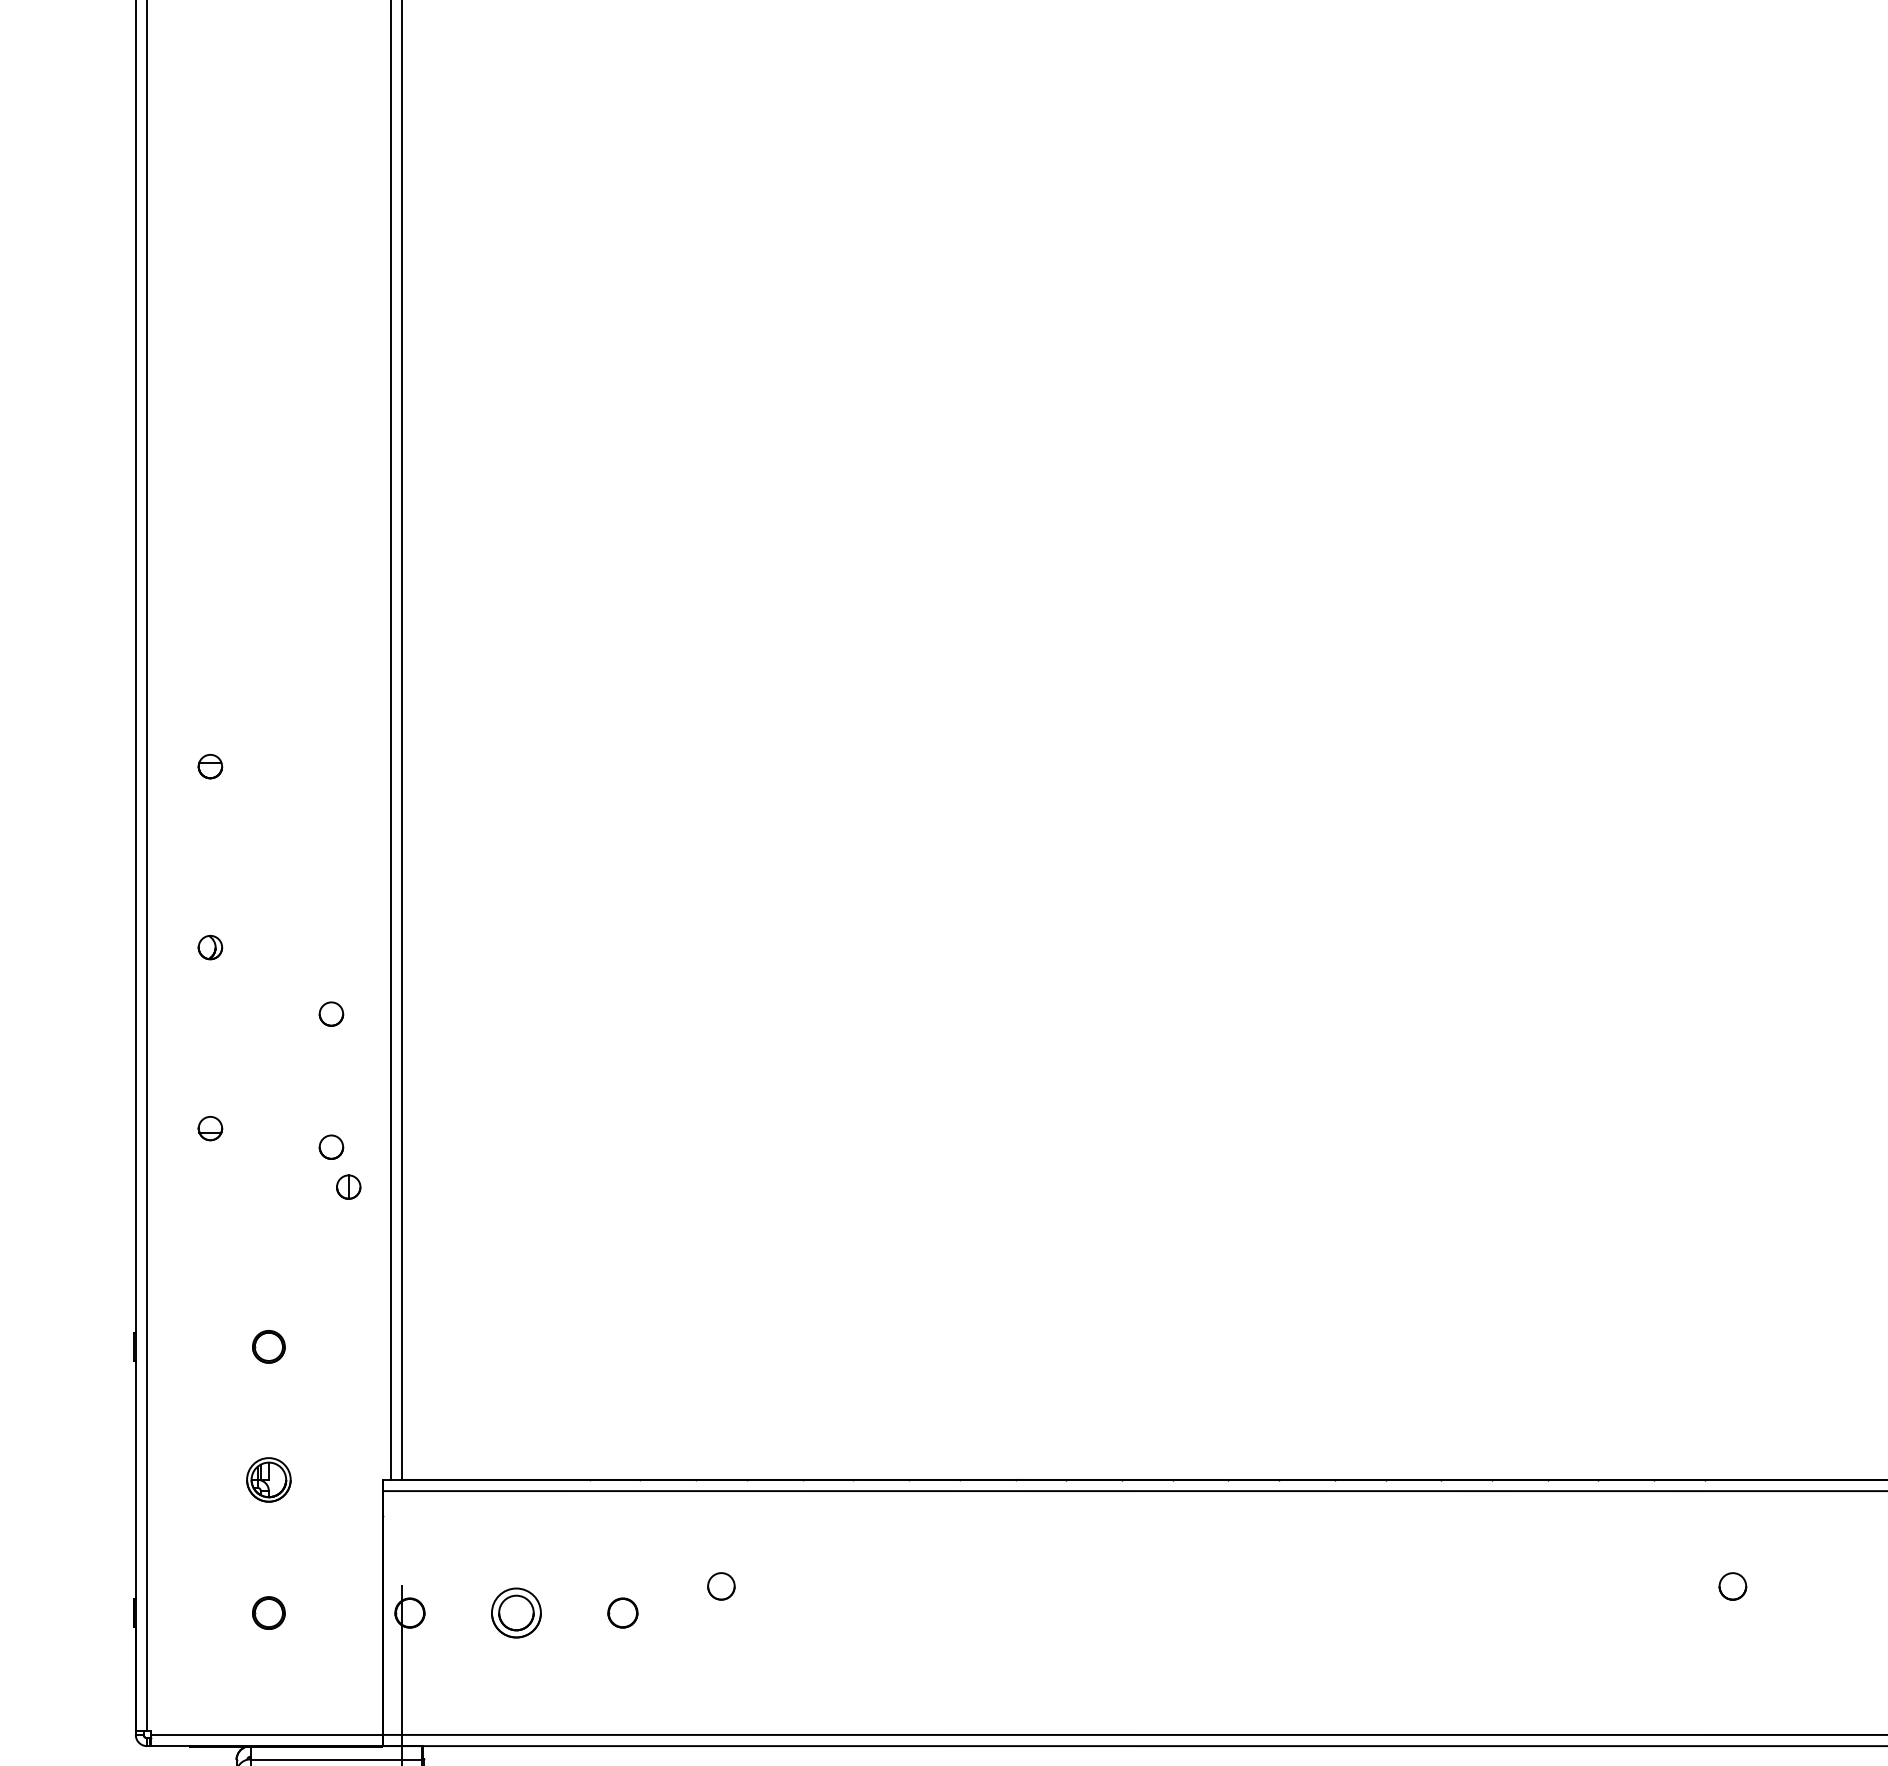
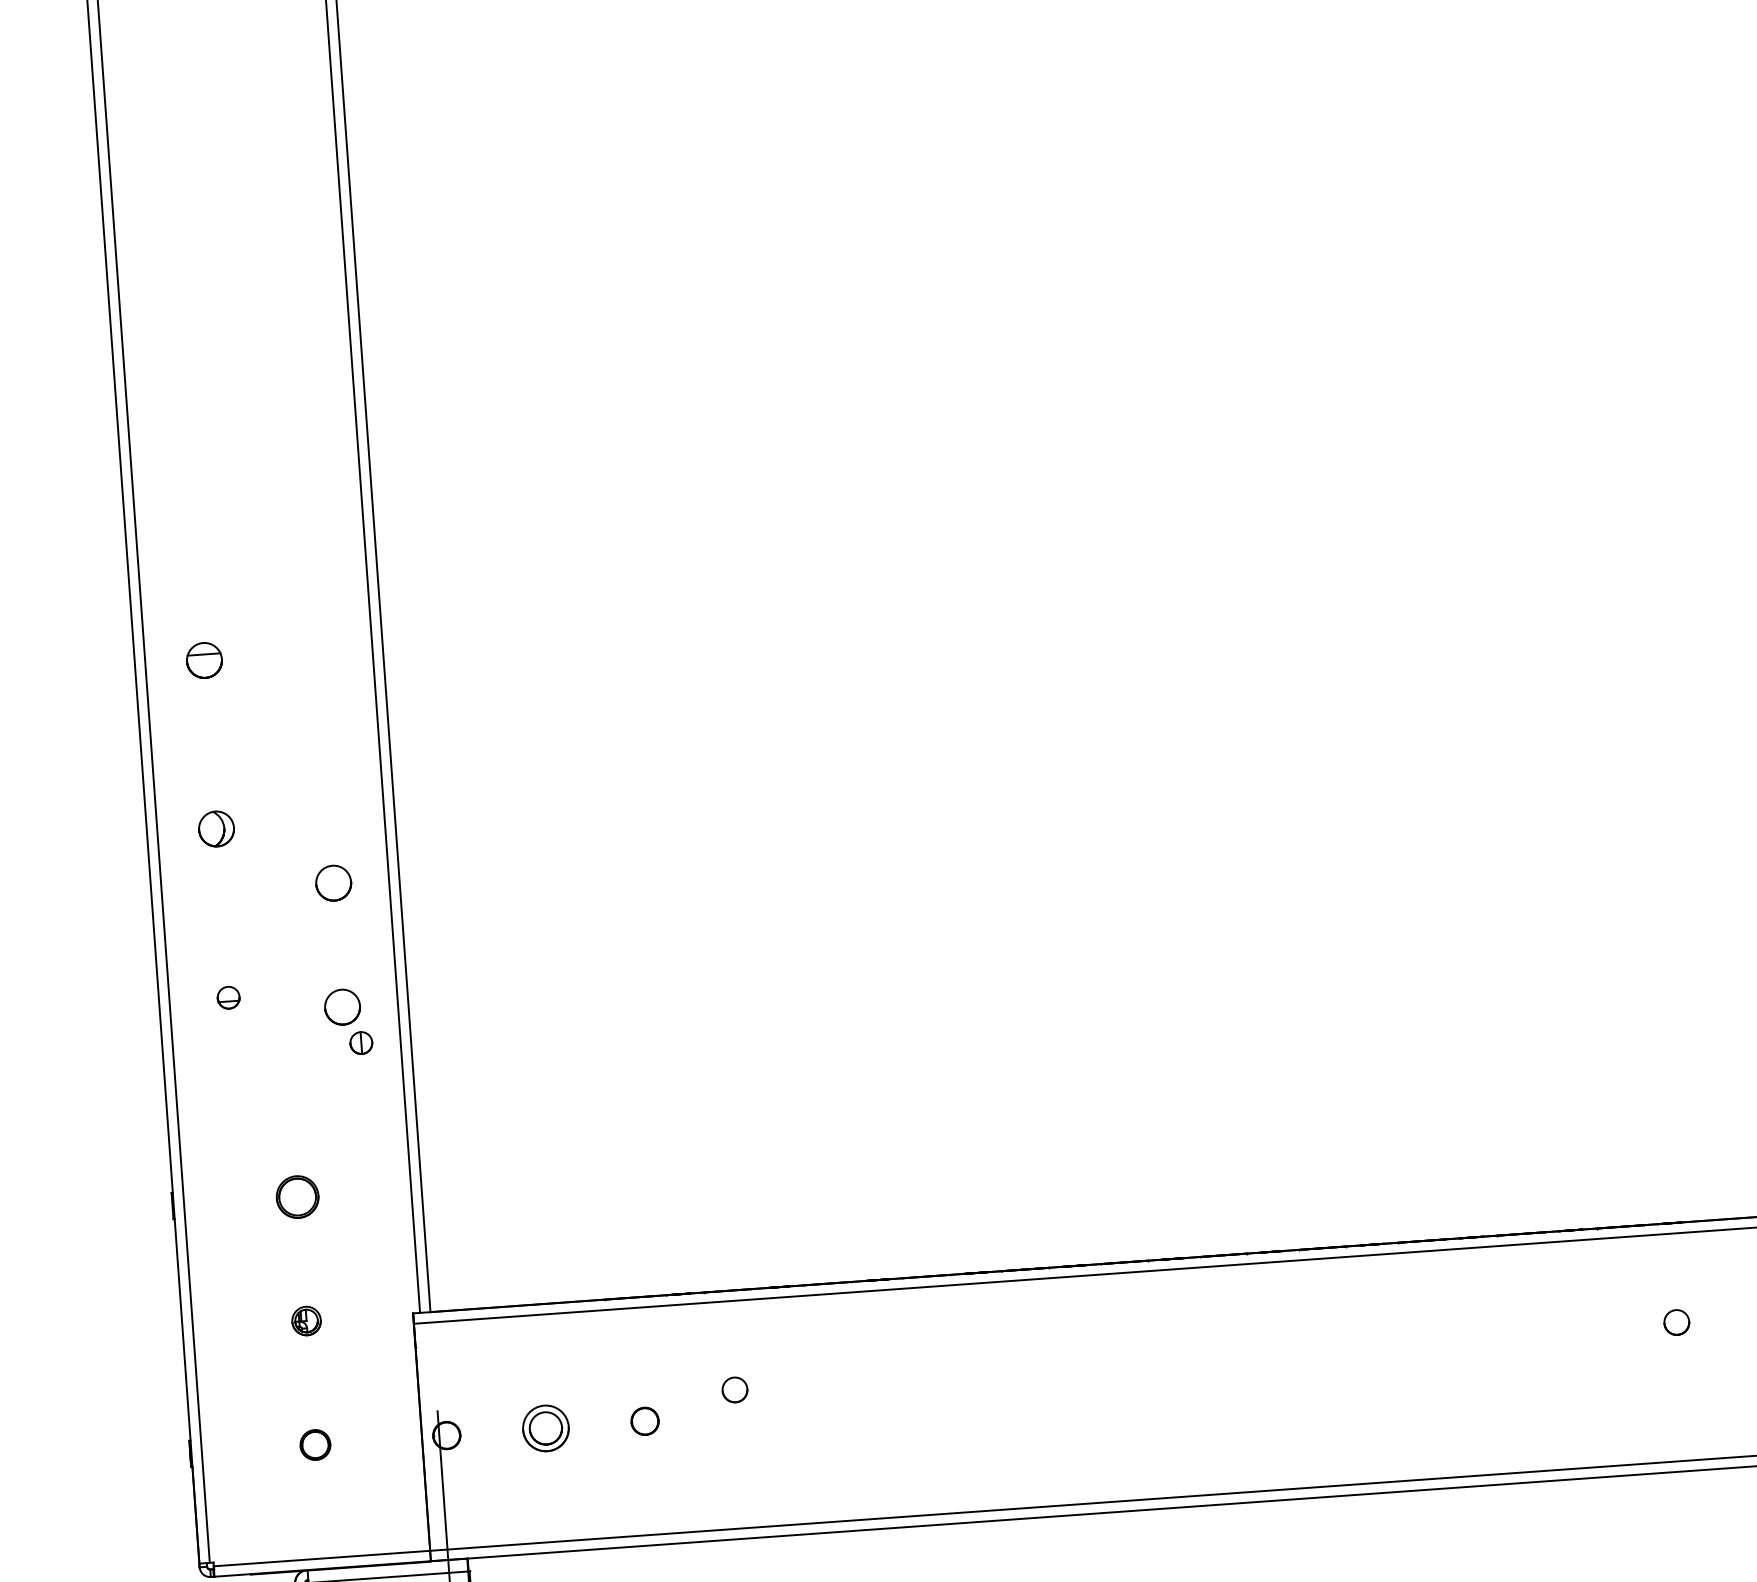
part: (210, 766) -> (204, 660), size x1.6
part: (210, 947) -> (216, 829), size x1.6
part: (331, 1013) -> (333, 882), size x1.6
part: (331, 1146) -> (342, 1006), size x1.6
part: (268, 1346) -> (297, 1196), size x1.4
part: (268, 1479) -> (306, 1320), size x0.7

